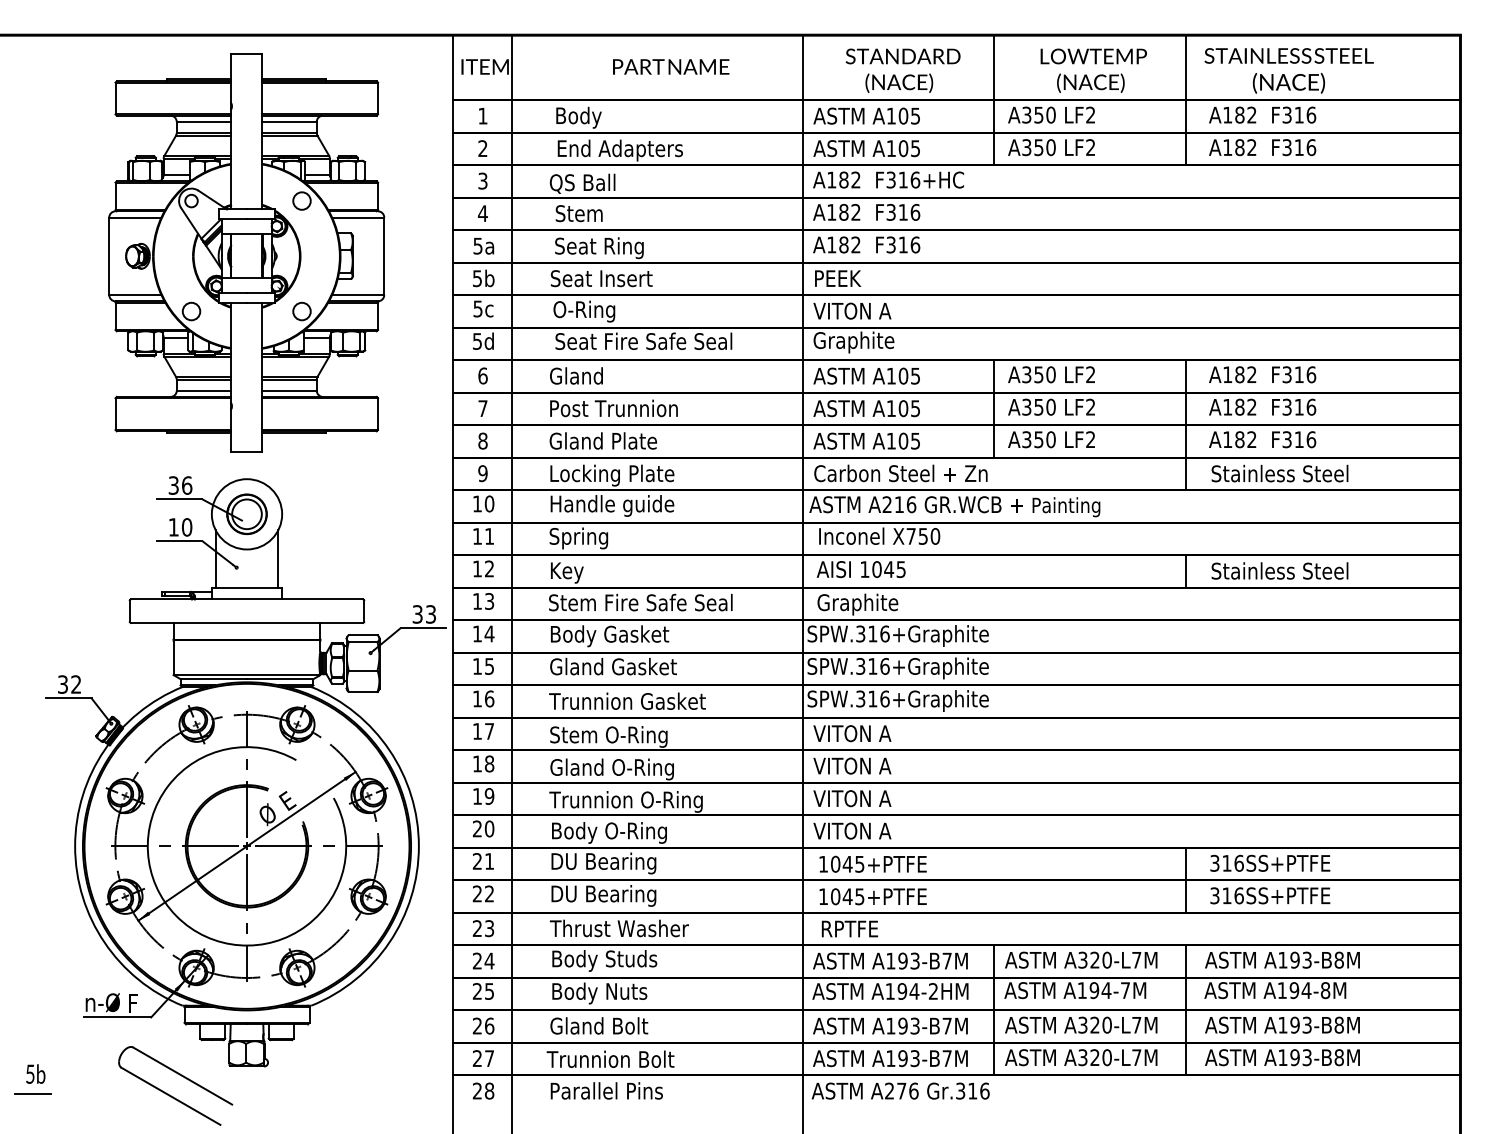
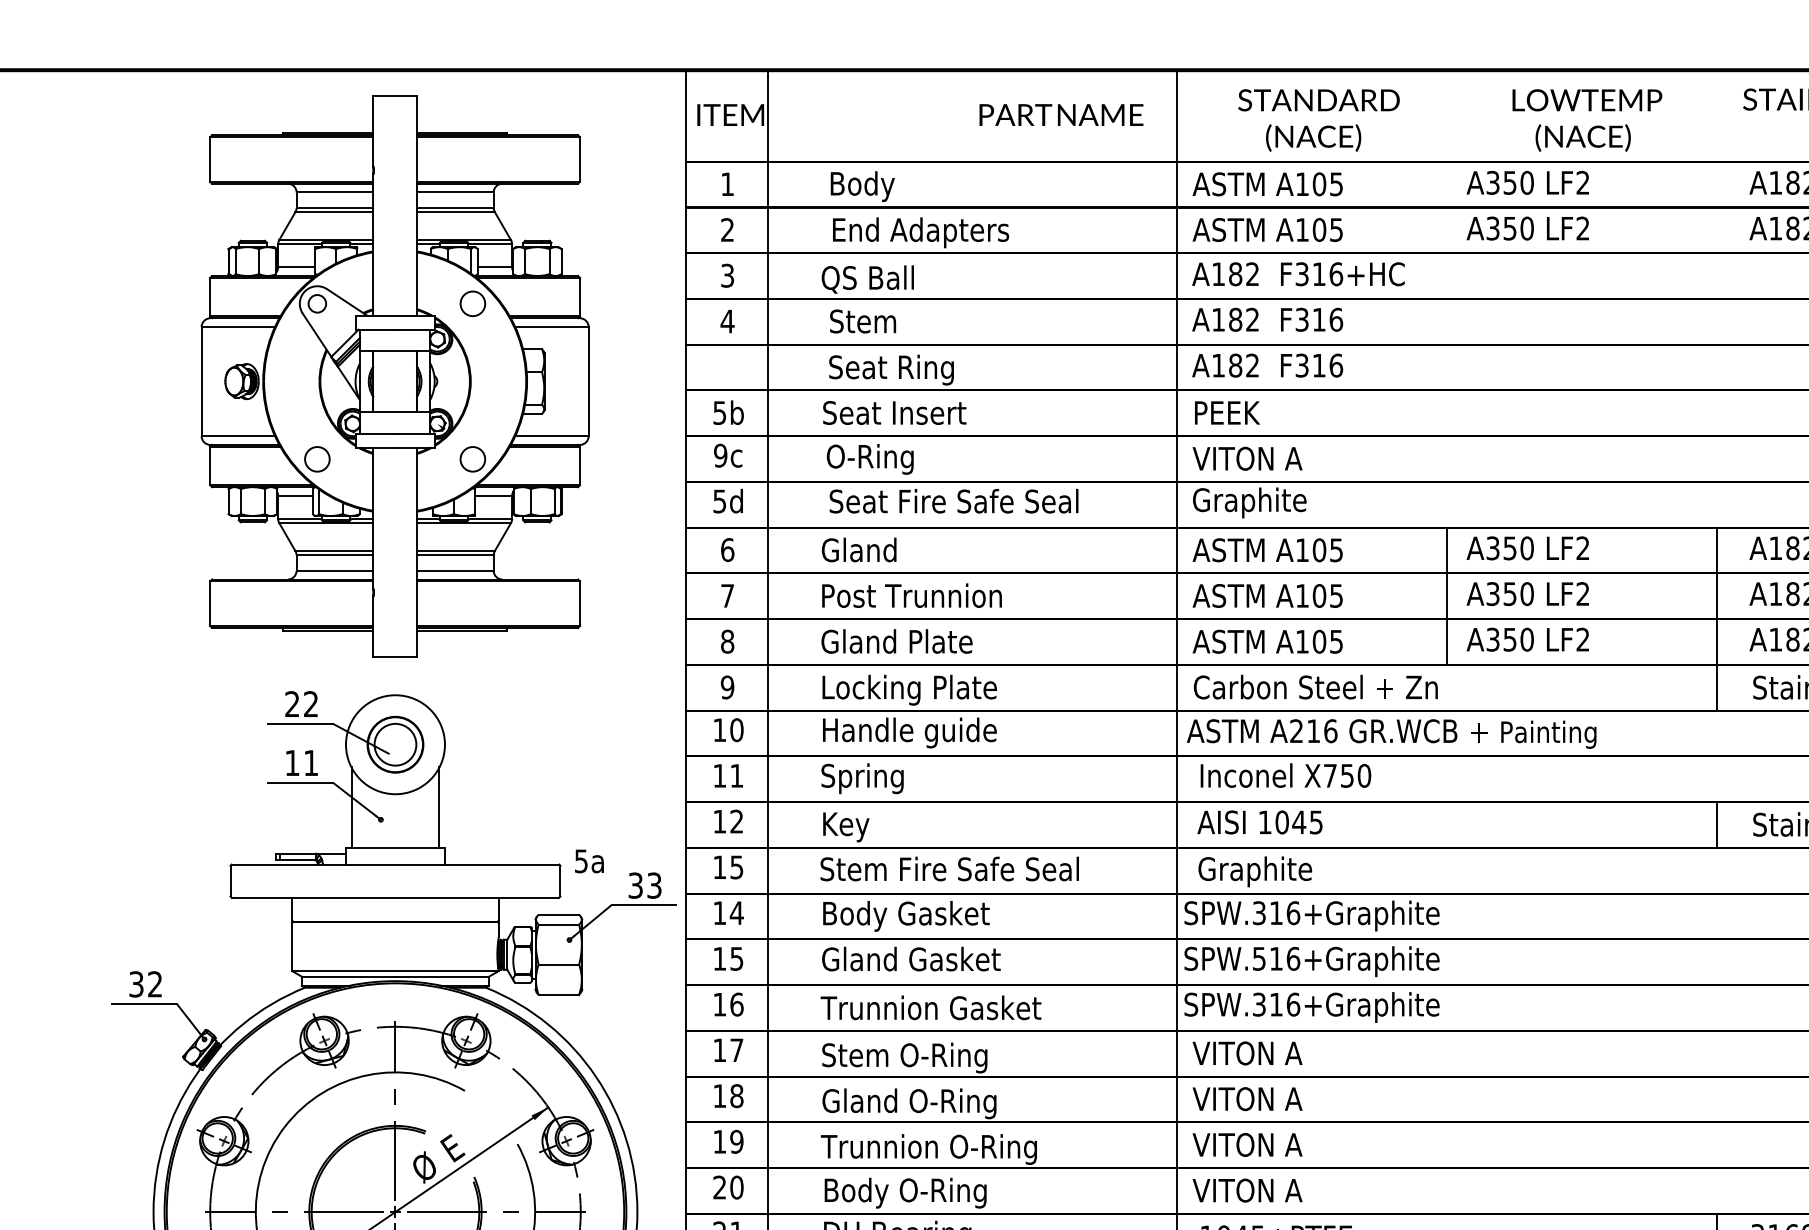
text: (671, 66) -> (1061, 114), moved
line: (994, 100) -> (1447, 162), removed
line: (1185, 100) -> (1716, 162), removed
text: (483, 246) -> (588, 861), moved
text: (477, 308) -> (719, 455), 5c -> 9c
text: (180, 485) -> (301, 704), 36 -> 22
text: (186, 527) -> (310, 763), 10 -> 11
text: (489, 601) -> (736, 867), 13 -> 15
text: (860, 665) -> (1258, 957), SPW.316+Graphite -> SPW.516+Graphite

